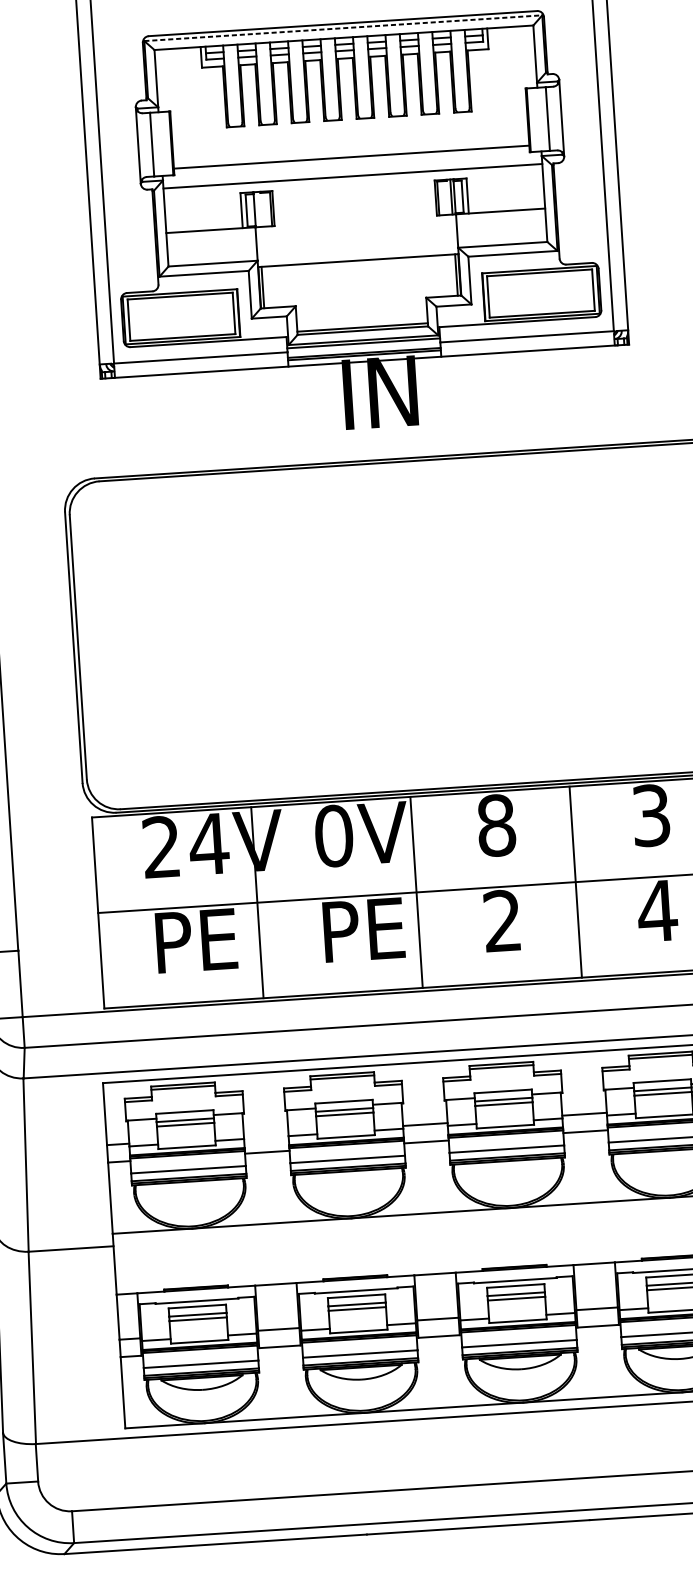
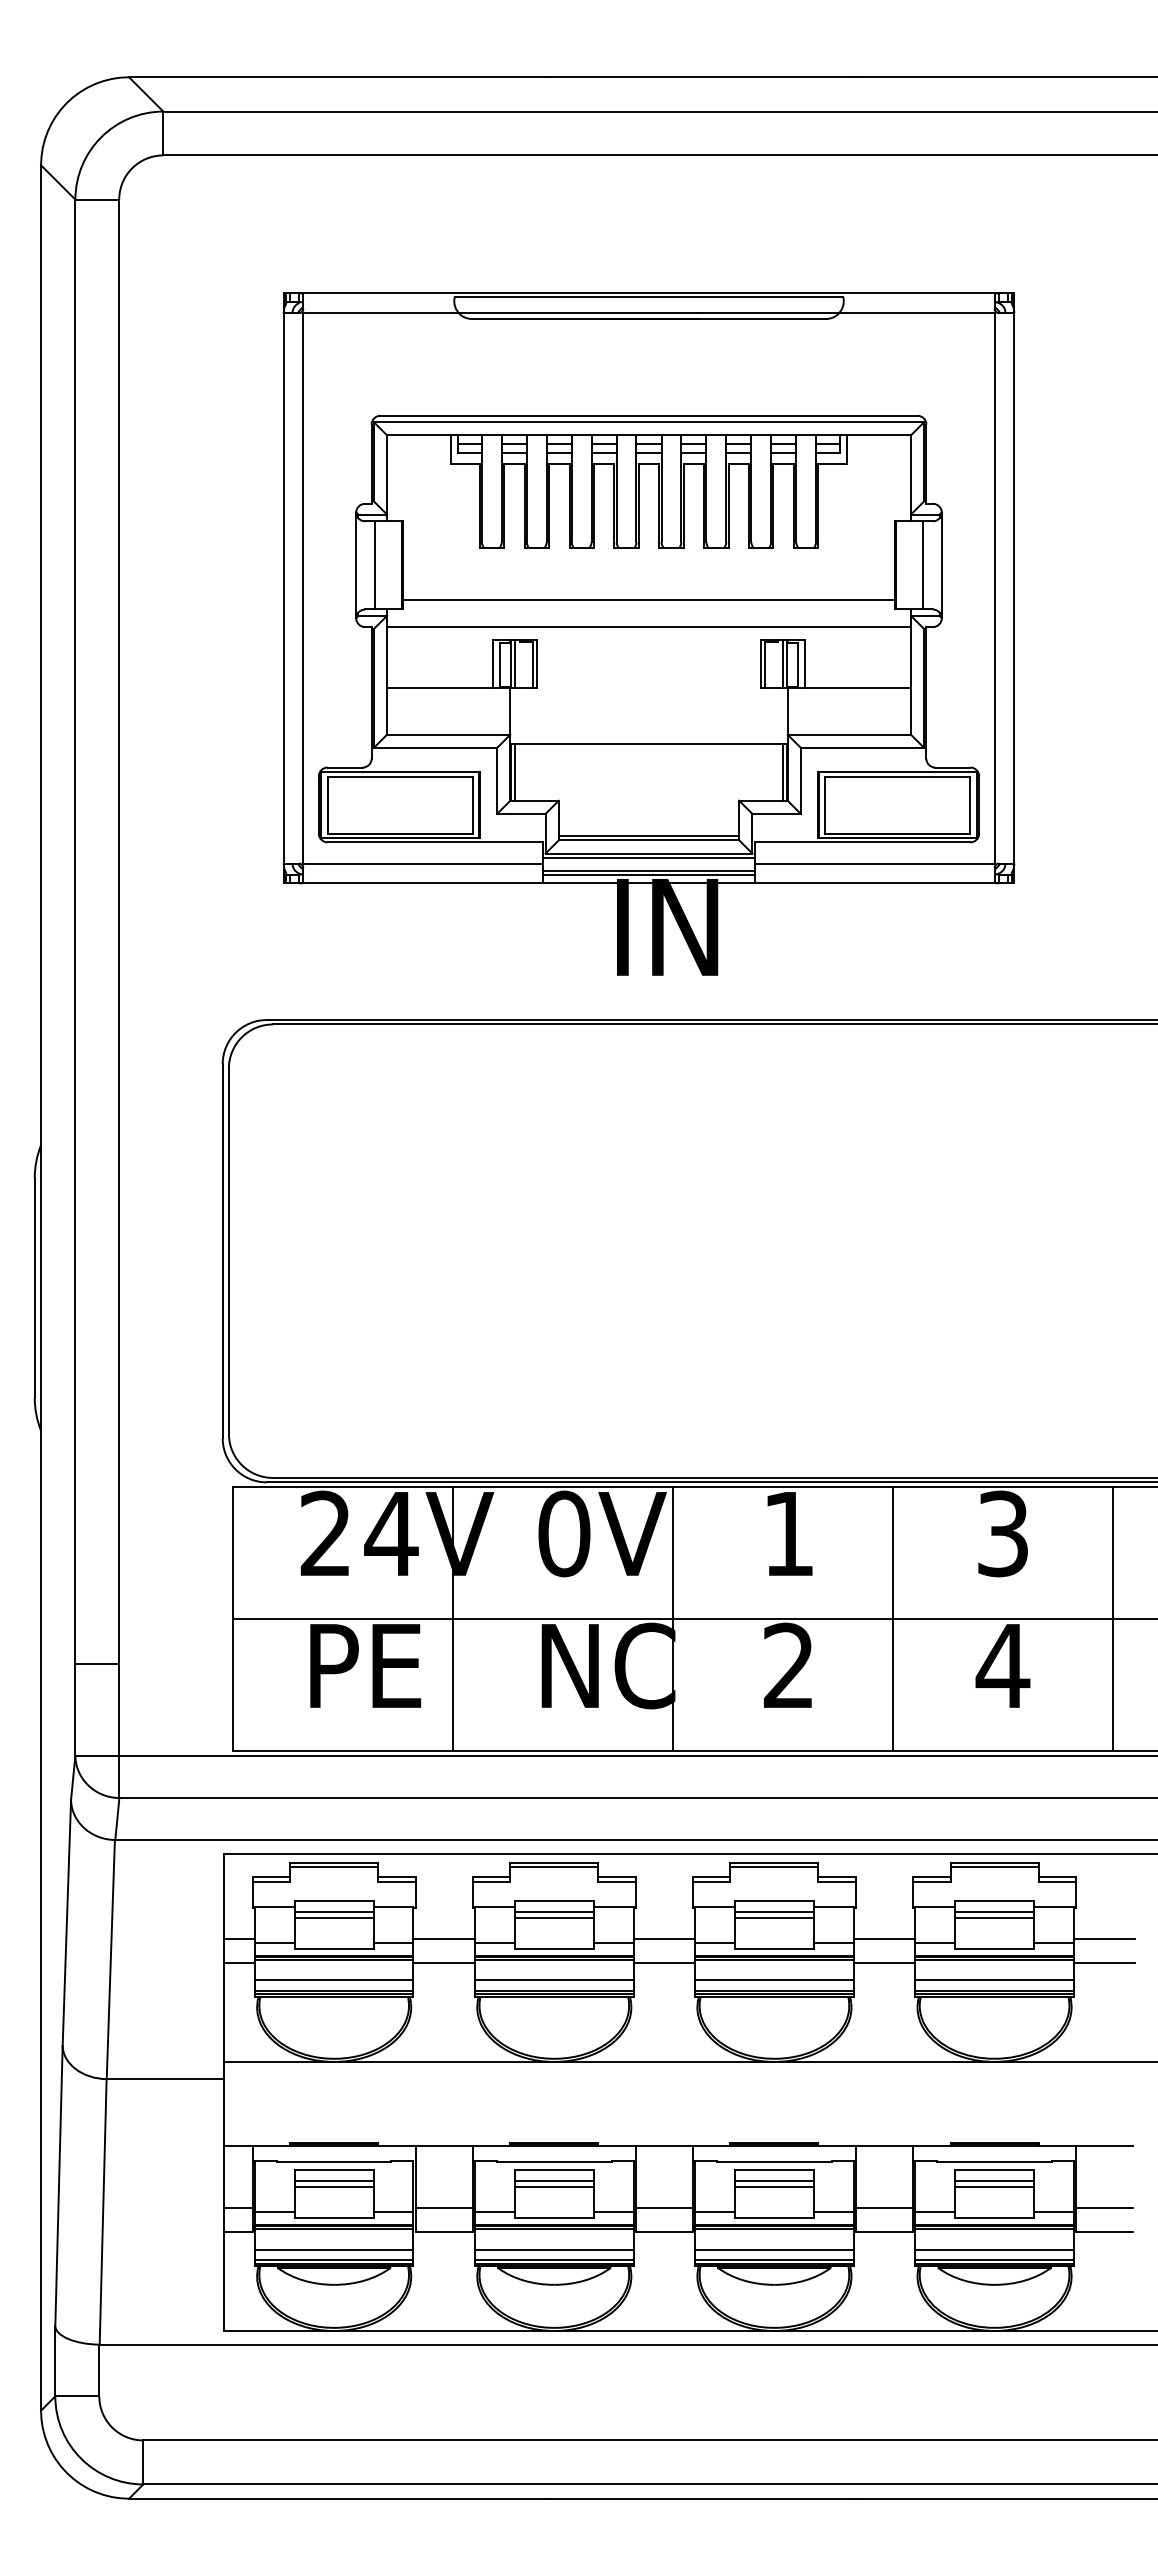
line: (343, 28) -> (649, 422), dashed -> solid
line: (258, 209) -> (515, 664), added
text: (496, 825) -> (788, 1533), 8 -> 1
text: (375, 928) -> (613, 1665), PE -> NC
line: (266, 1134) -> (444, 1939), added

